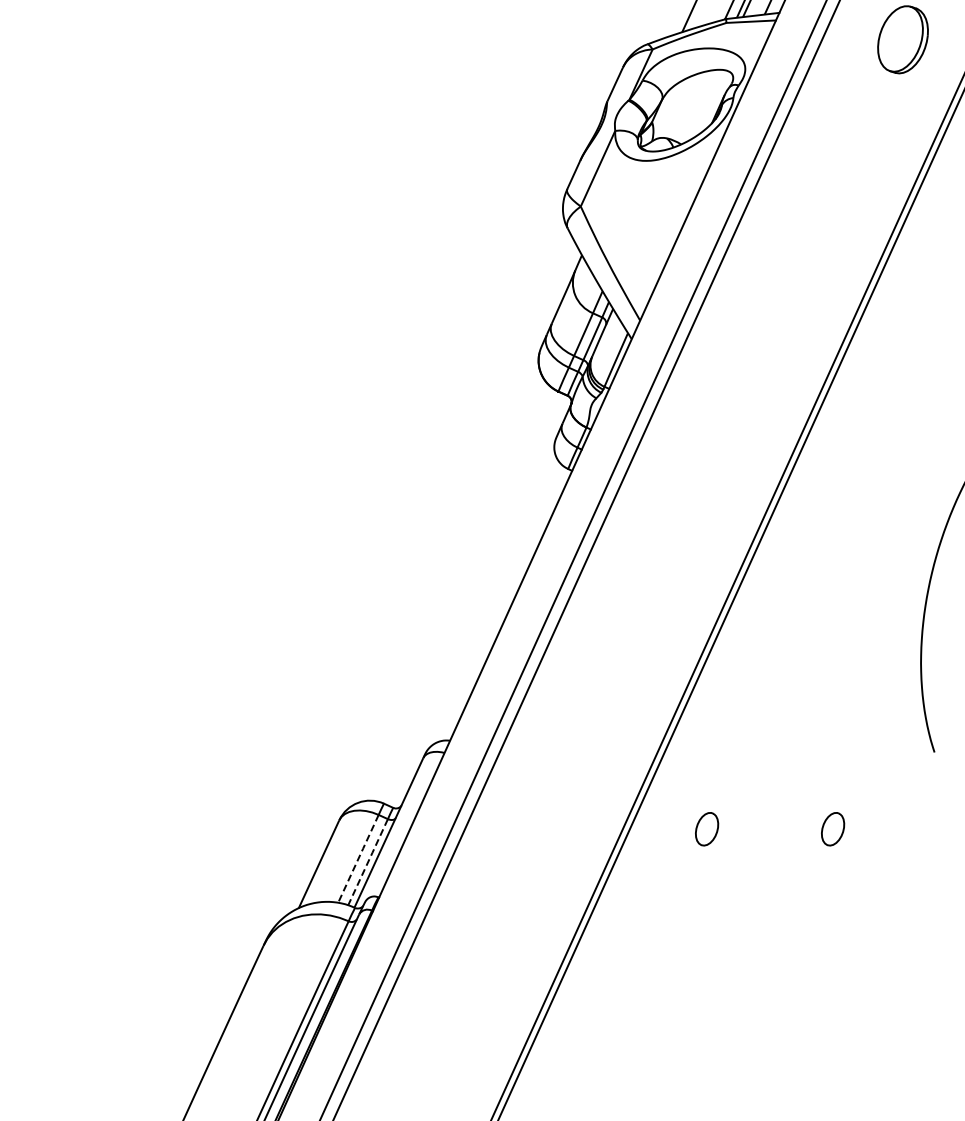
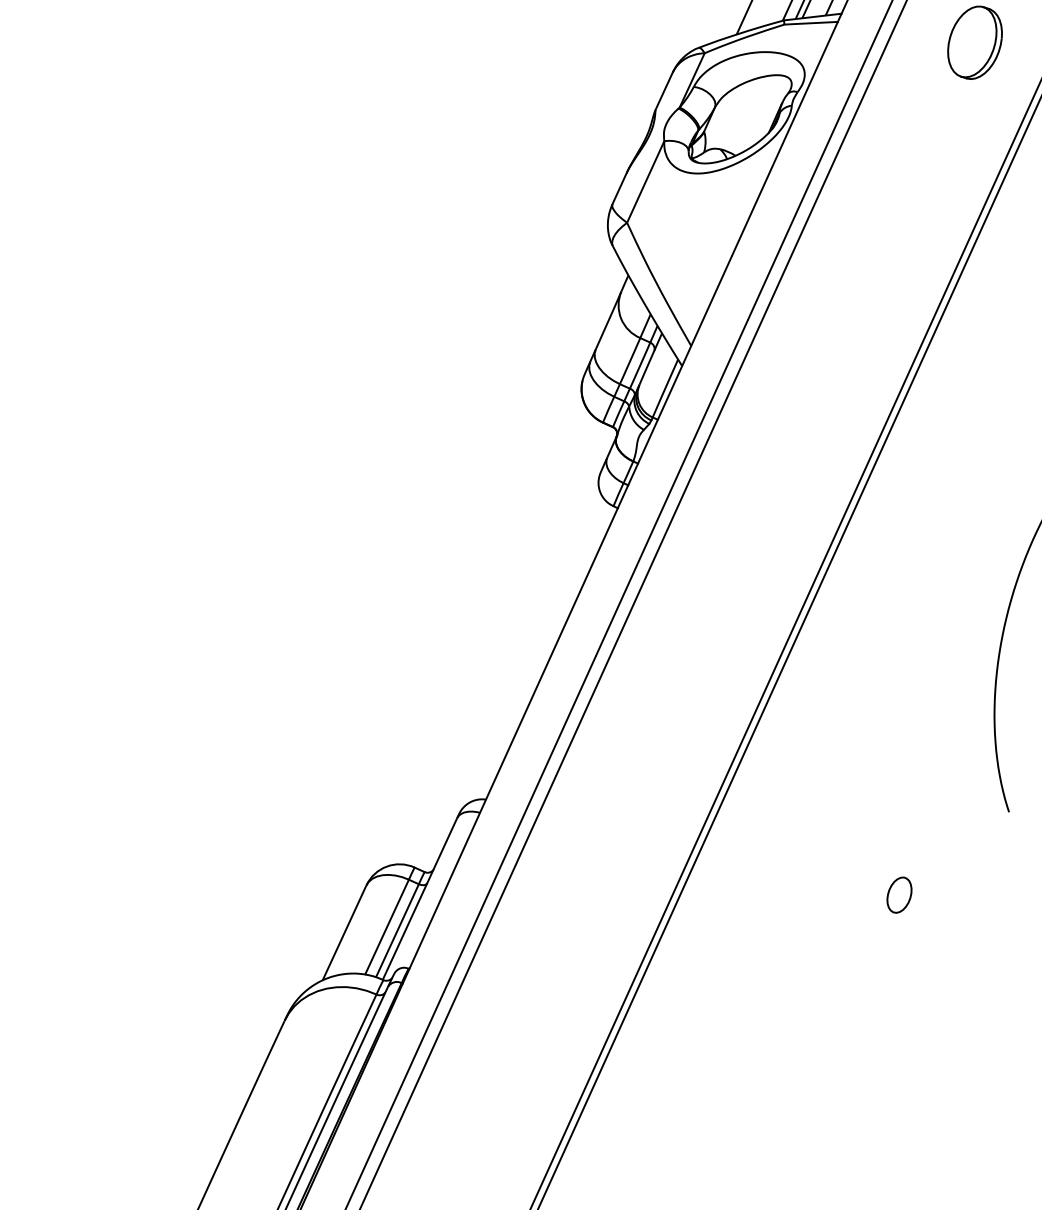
part: (707, 829) -> (763, 895), removed
line: (358, 859) -> (387, 927), dashed -> solid
line: (368, 861) -> (397, 929), dashed -> solid

